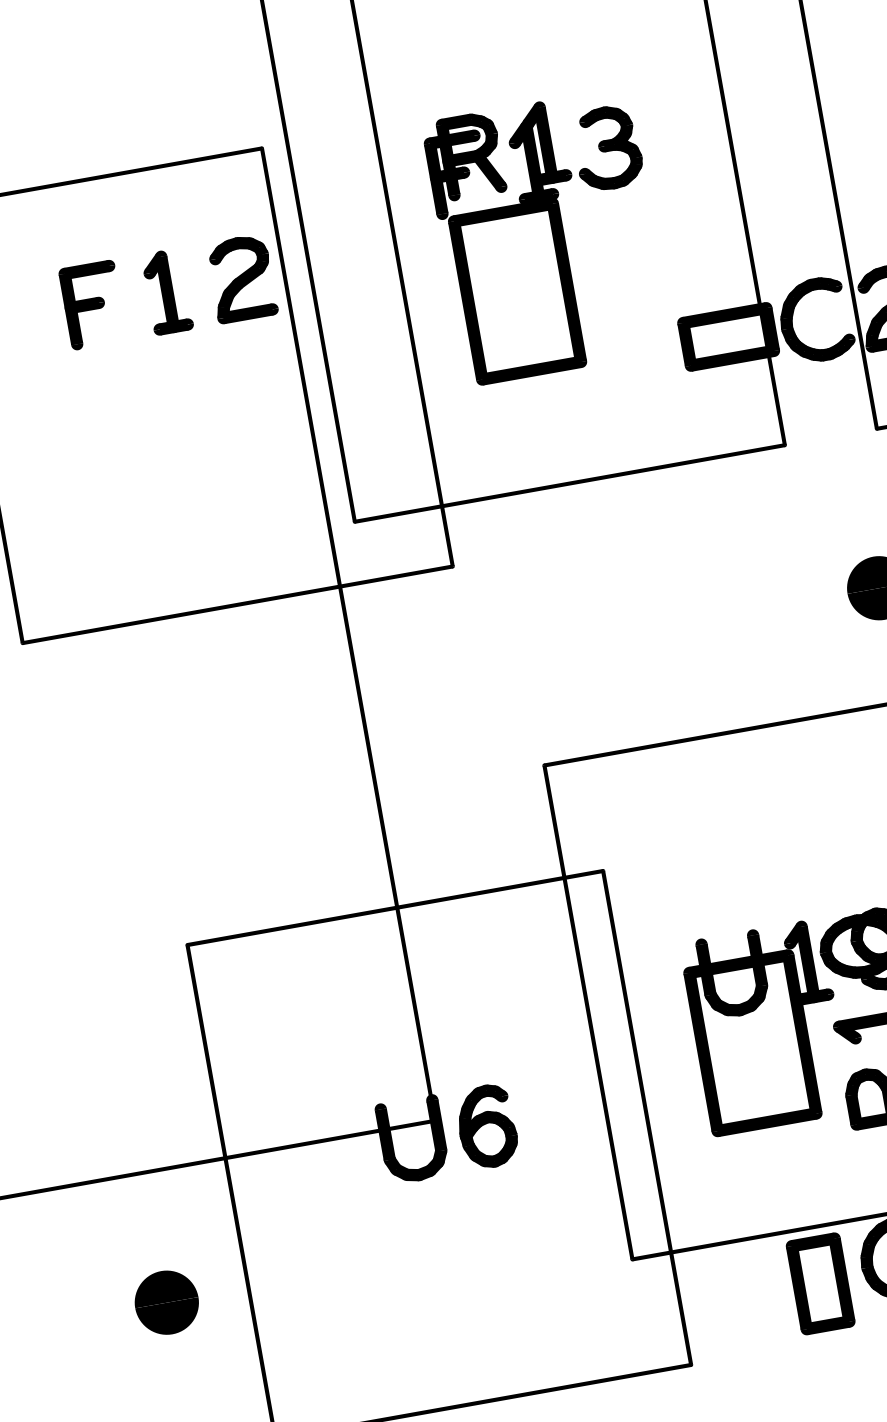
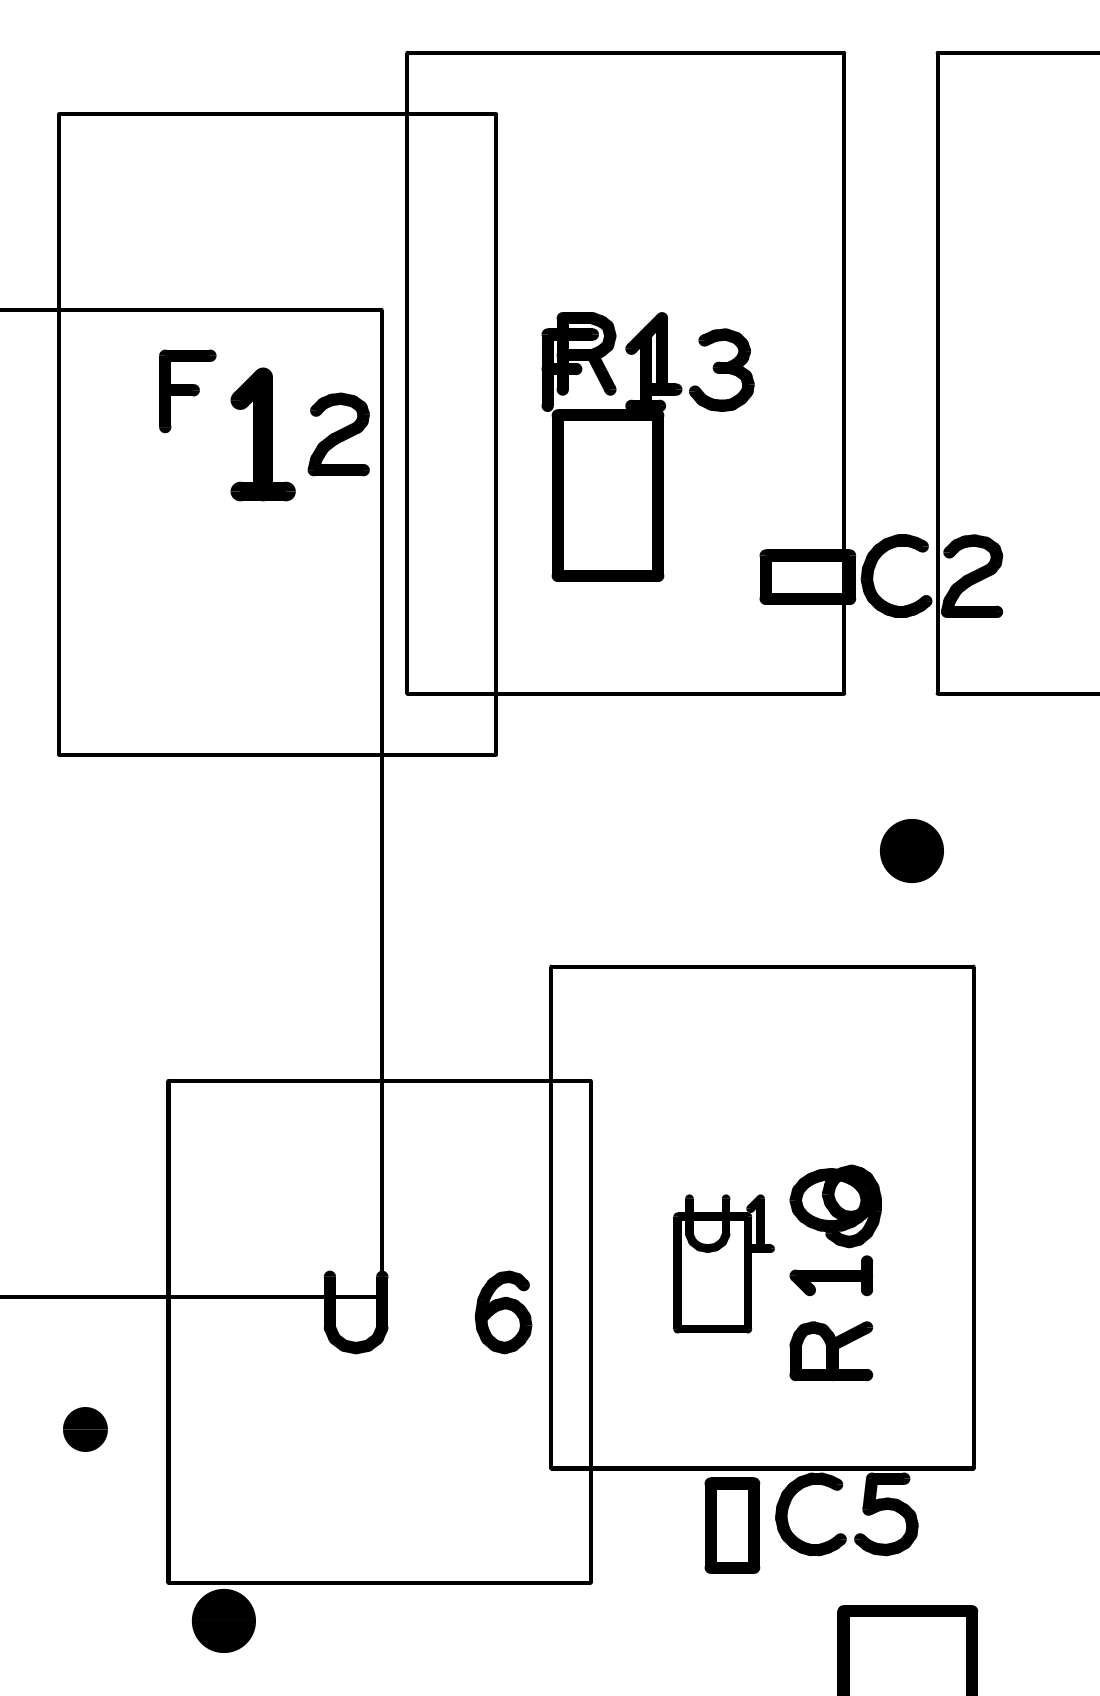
part: (167, 291) -> (263, 434), size x1.6
part: (92, 305) -> (187, 391), moved
part: (765, 1027) -> (723, 1263), size x0.7
part: (487, 1126) -> (503, 1312), moved
part: (166, 1302) -> (85, 1429), size x0.7

